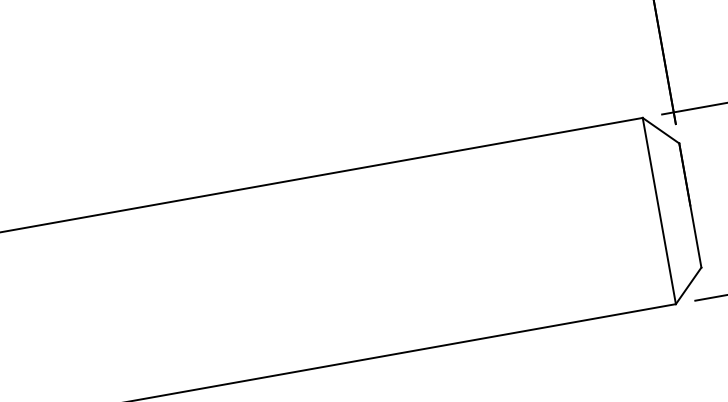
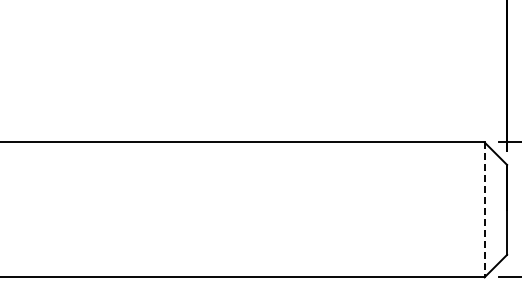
line: (659, 211) -> (484, 210), solid -> dashed

